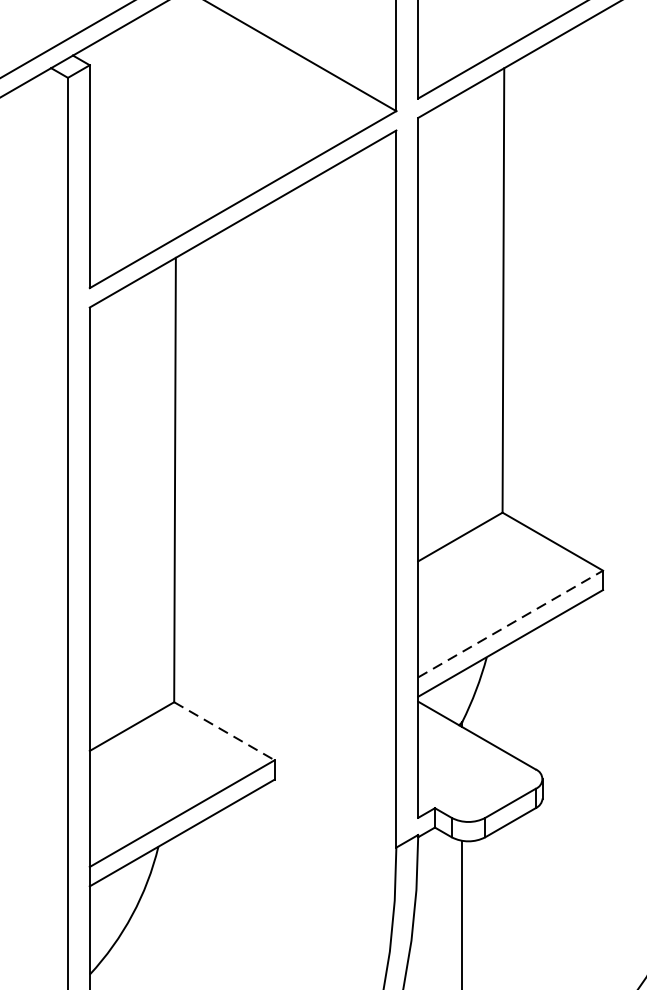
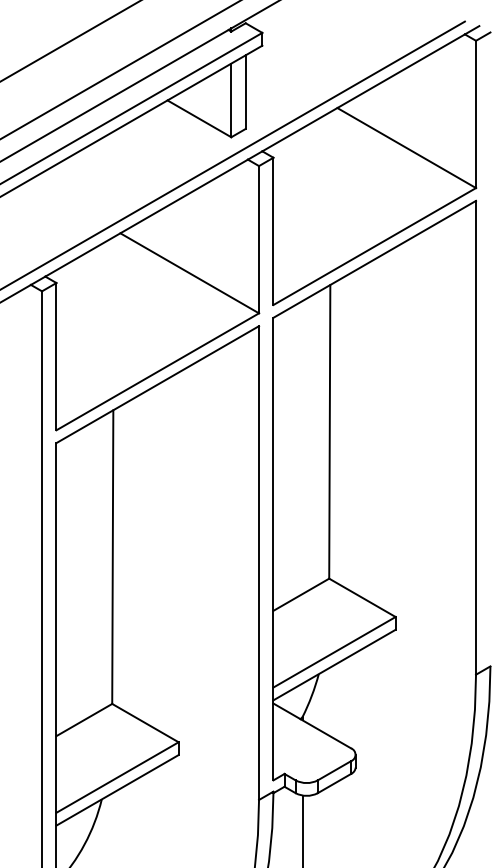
line: (510, 624) -> (334, 652), dashed -> solid
line: (224, 731) -> (145, 723), dashed -> solid

